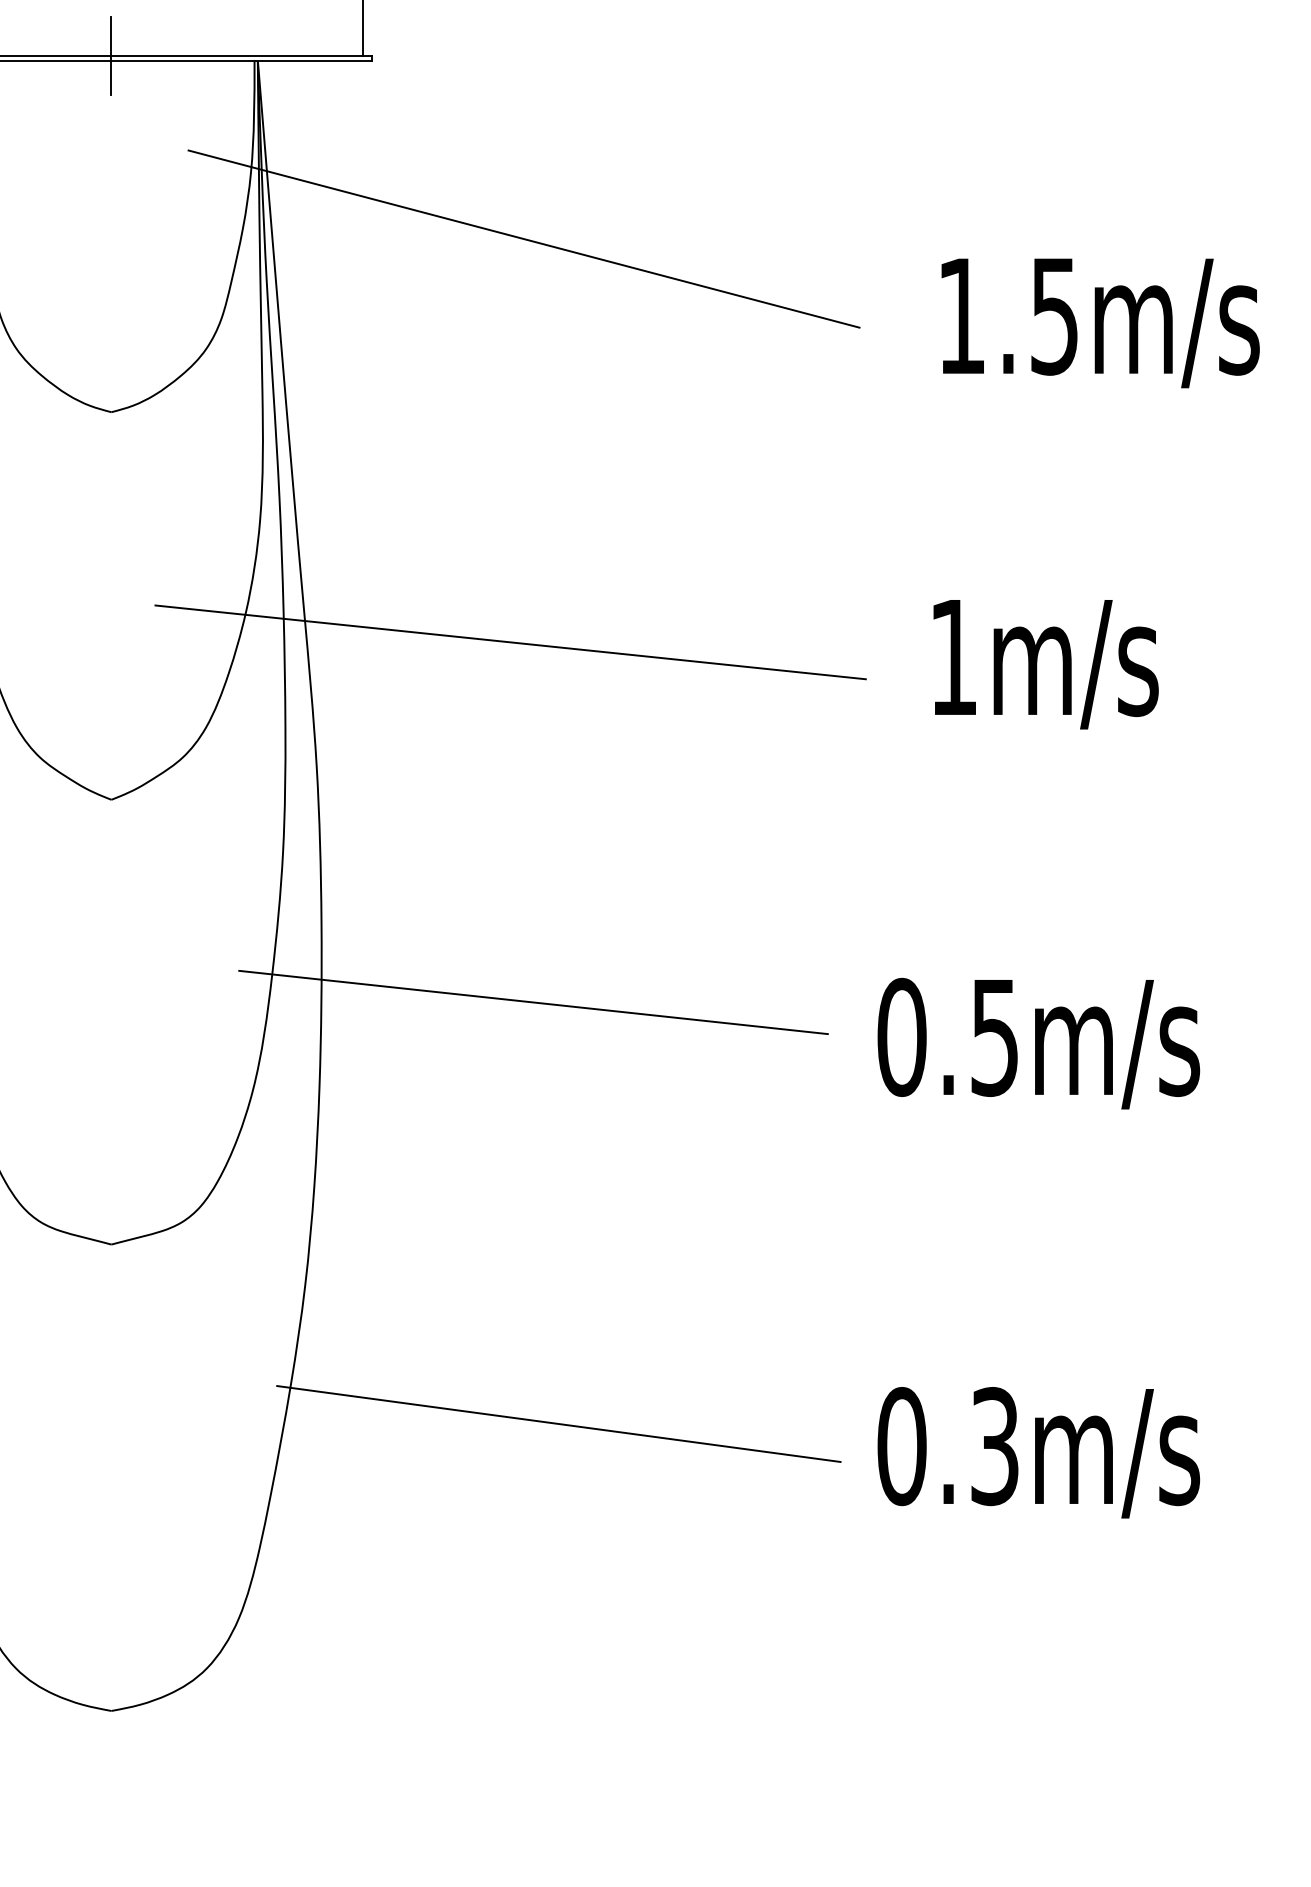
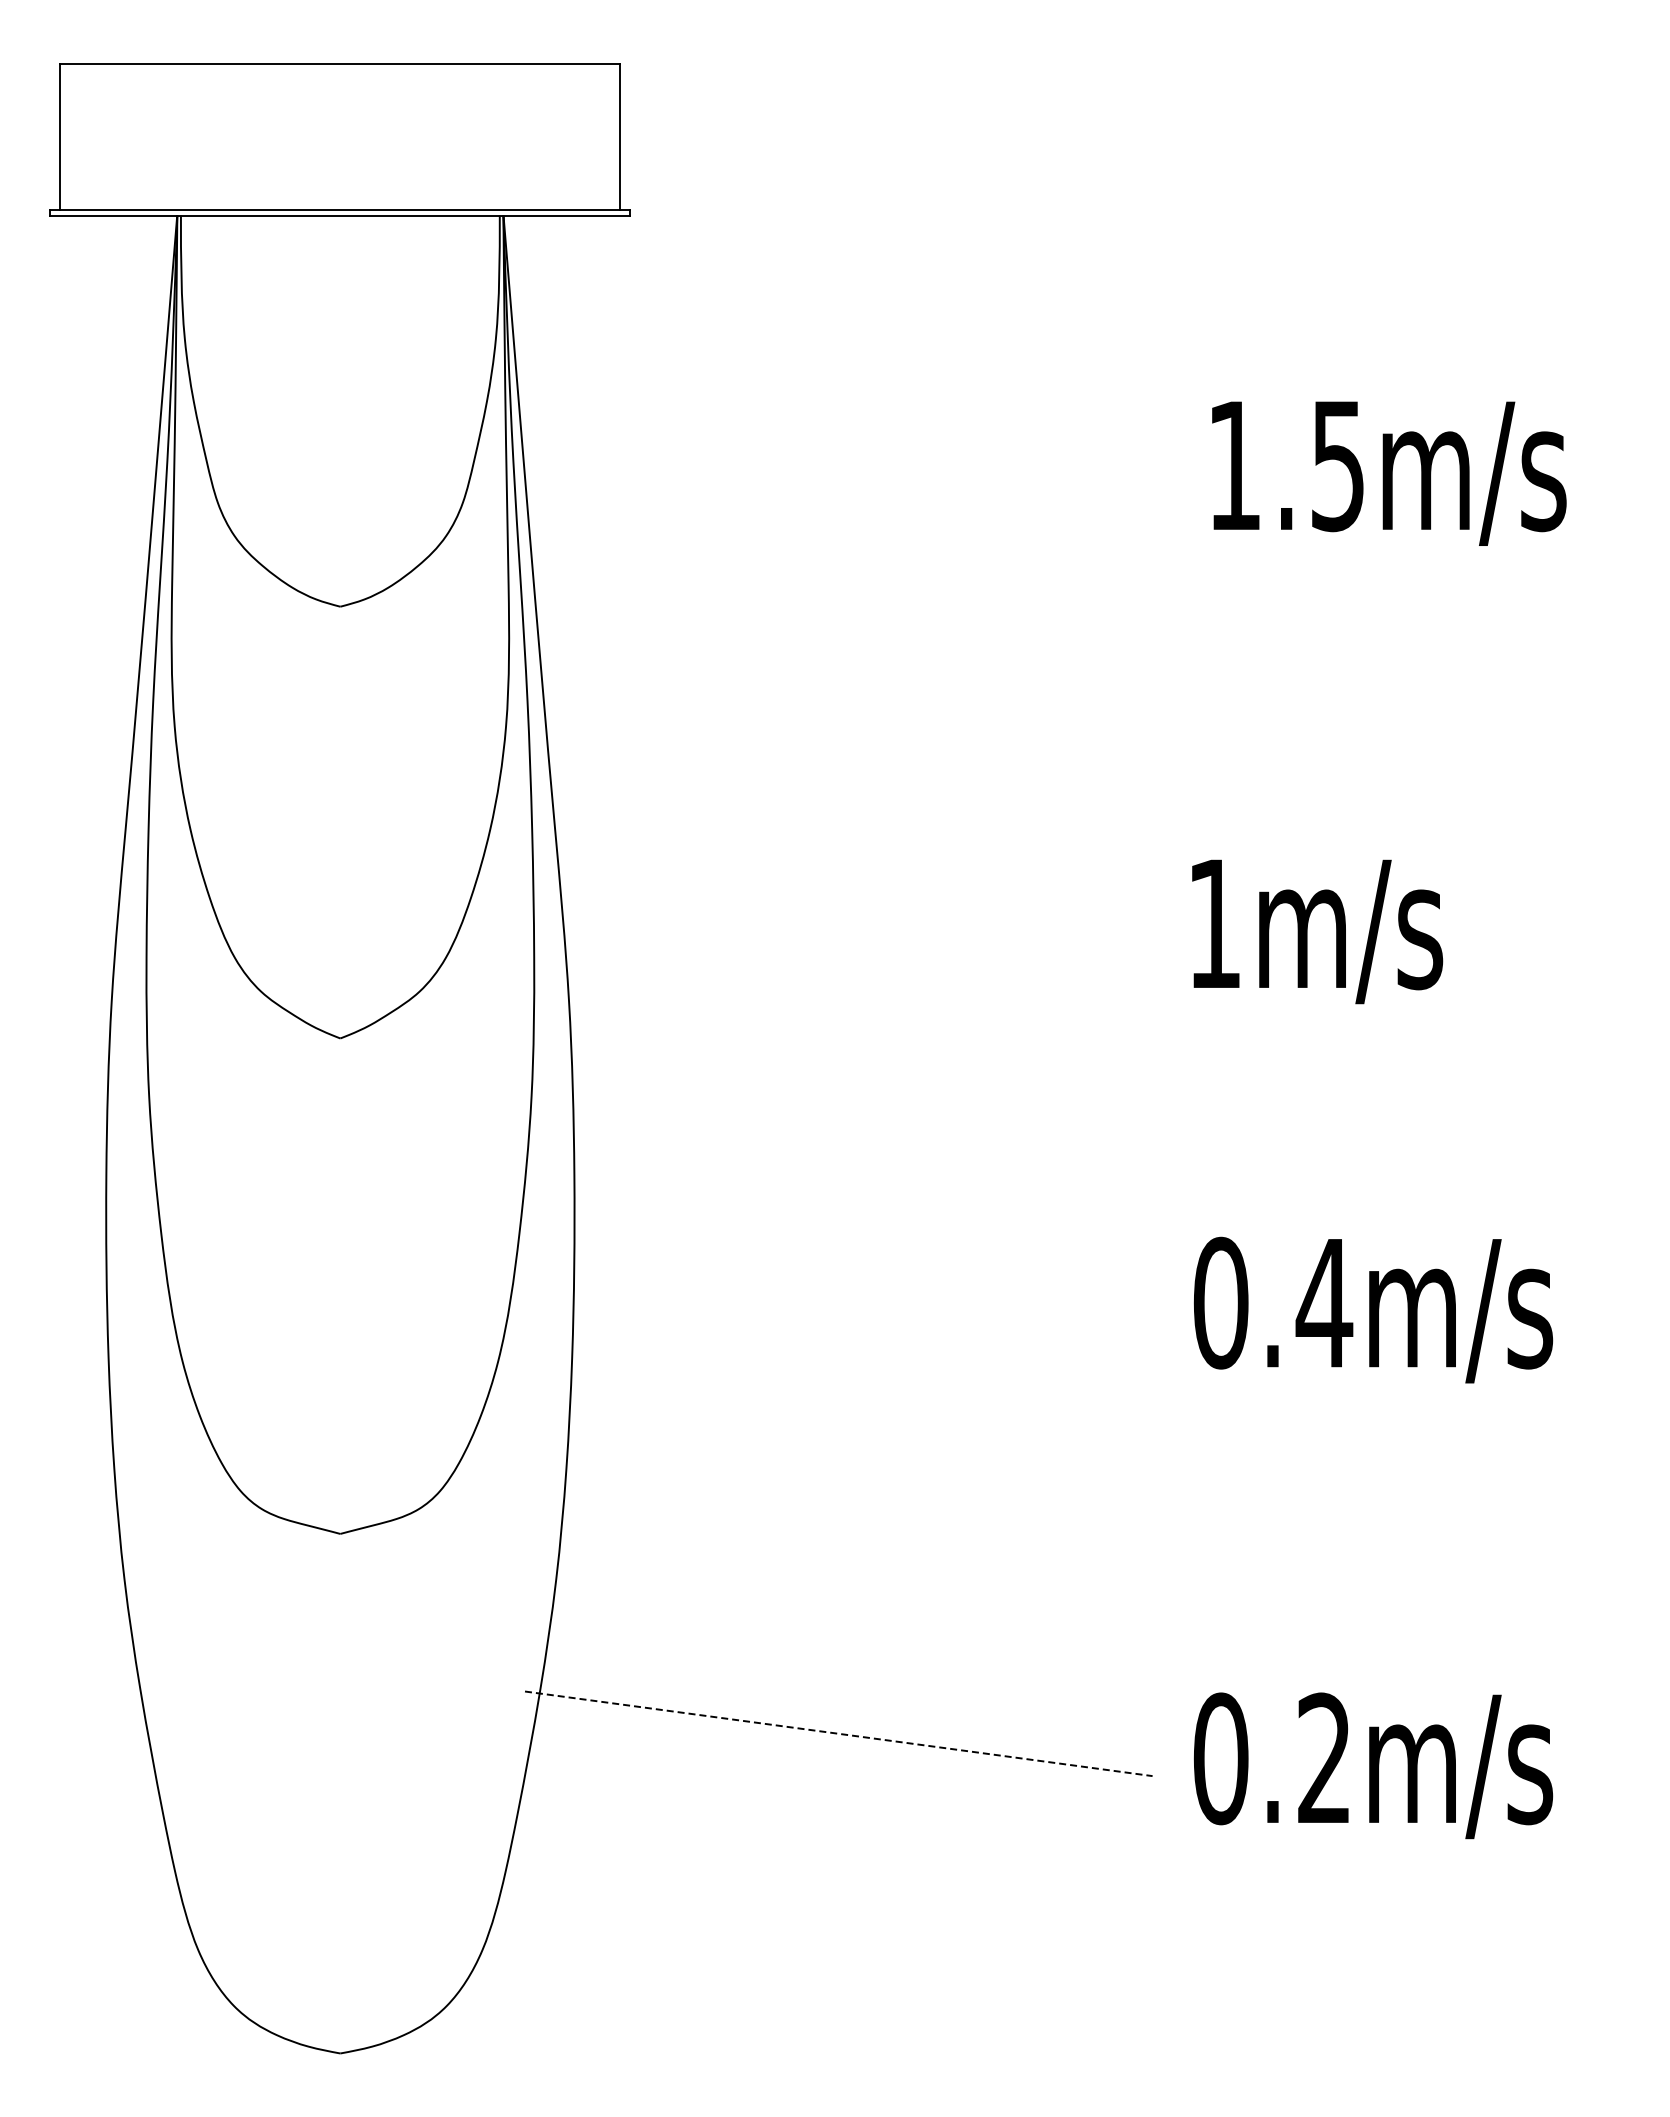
line: (111, 55) -> (340, 209), removed
line: (523, 238) -> (799, 413), removed
text: (1100, 323) -> (1389, 473), moved
line: (510, 642) -> (784, 863), removed
text: (1046, 664) -> (1317, 931), moved
line: (533, 1002) -> (810, 1264), removed
text: (994, 1038) -> (1324, 1304), 0.5m/s -> 0.4m/s
line: (558, 1423) -> (838, 1733), solid -> dashed
text: (994, 1446) -> (1324, 1758), 0.3m/s -> 0.2m/s

